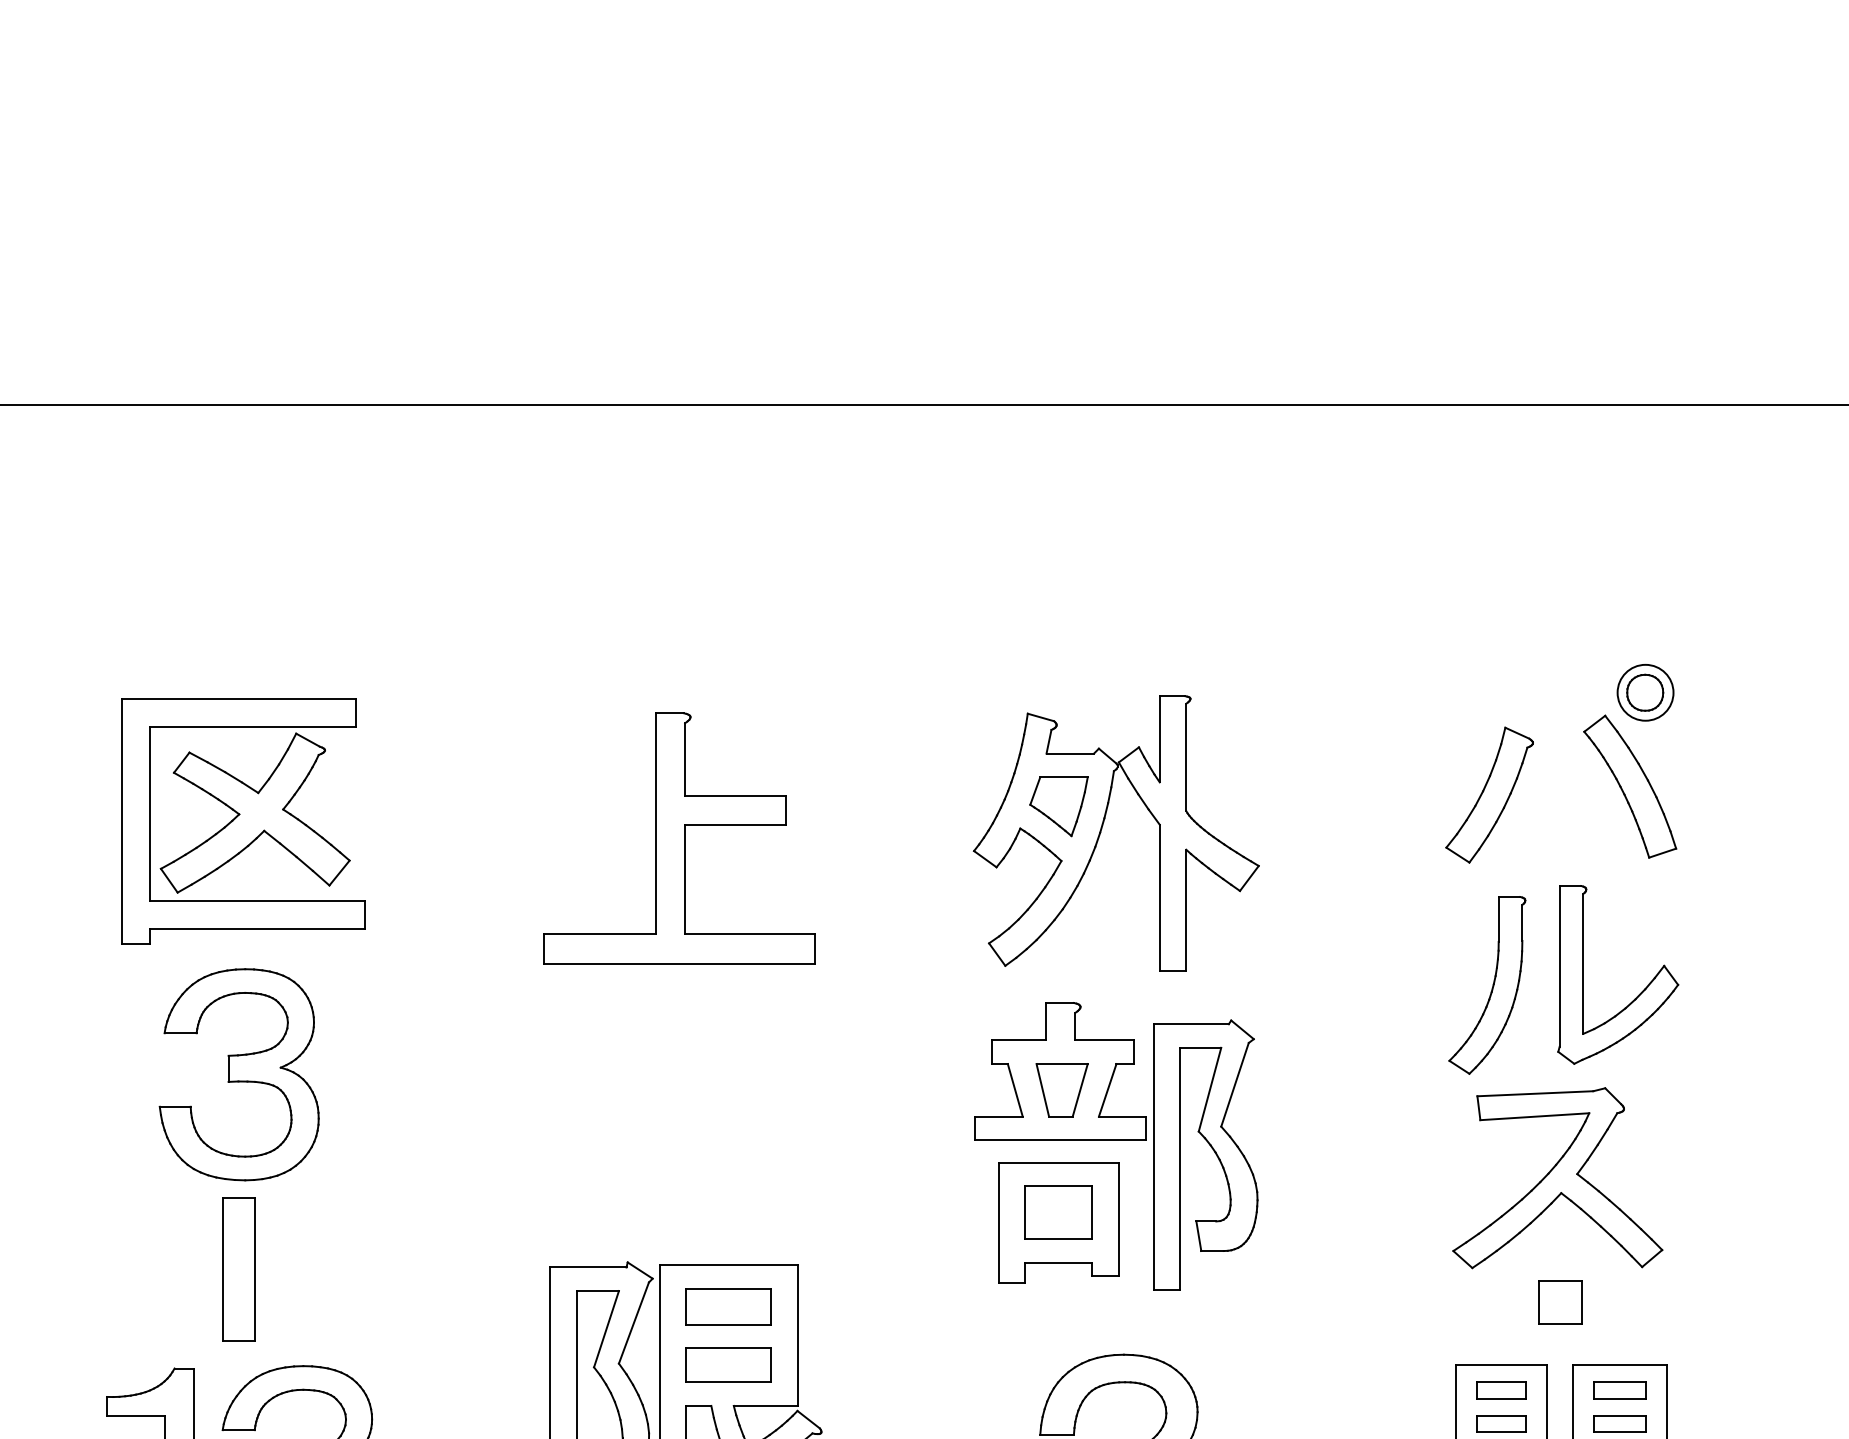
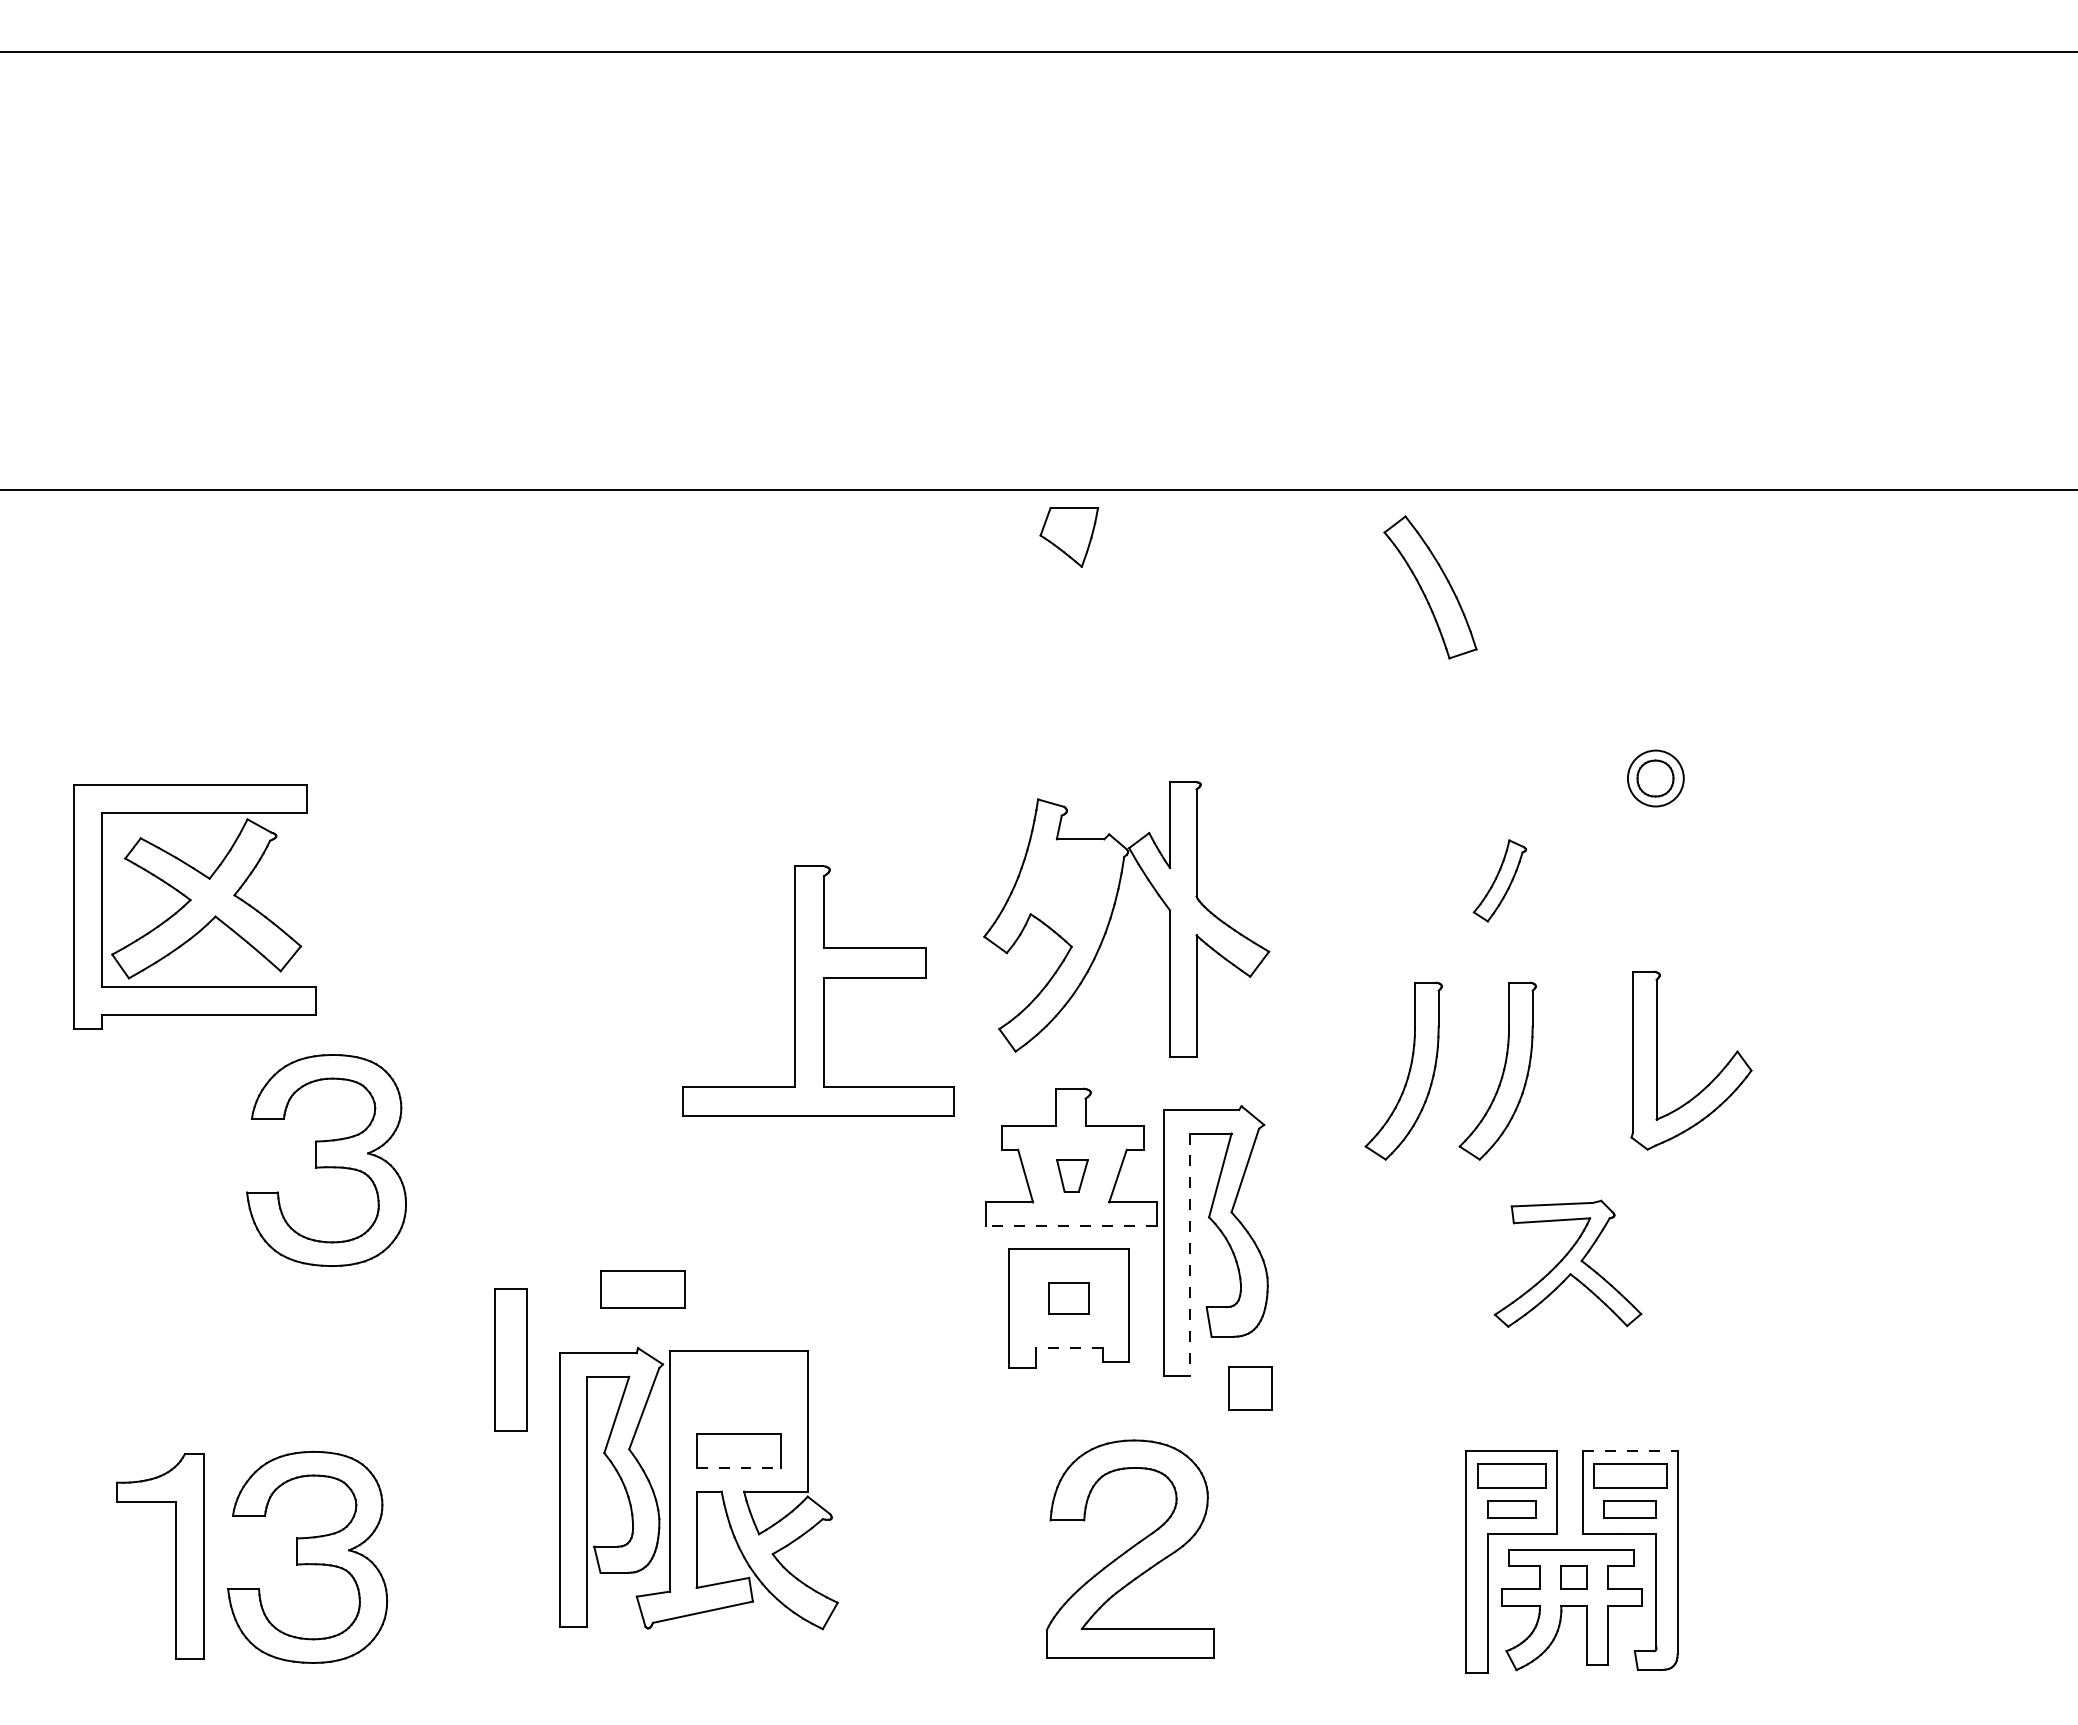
part: (1630, 786) -> (1430, 587), moved
part: (1489, 794) -> (1499, 880), size x0.6
part: (1058, 806) -> (1068, 537), moved
part: (243, 820) -> (194, 906), moved
part: (679, 837) -> (818, 990), moved
part: (1393, 984) -> (1403, 1070), added
part: (1638, 994) -> (1711, 1080), moved
part: (239, 1074) -> (326, 1160), moved
part: (1062, 1089) -> (1072, 1175), size x0.6
line: (1060, 1139) -> (1070, 1225), solid -> dashed
line: (1180, 1169) -> (1190, 1255), solid -> dashed
part: (1557, 1177) -> (1567, 1263), size x0.7
part: (1059, 1212) -> (1069, 1298), size x0.6
line: (1059, 1262) -> (1069, 1348), solid -> dashed
part: (238, 1268) -> (510, 1359), moved
part: (1561, 1302) -> (1250, 1388), moved
part: (728, 1306) -> (642, 1289), moved
line: (1620, 1365) -> (1630, 1451), solid -> dashed
line: (729, 1381) -> (739, 1467), solid -> dashed
part: (1501, 1390) -> (1511, 1476), size x1.4
part: (1619, 1390) -> (1629, 1476), size x1.4

